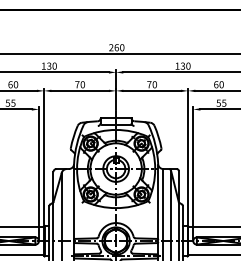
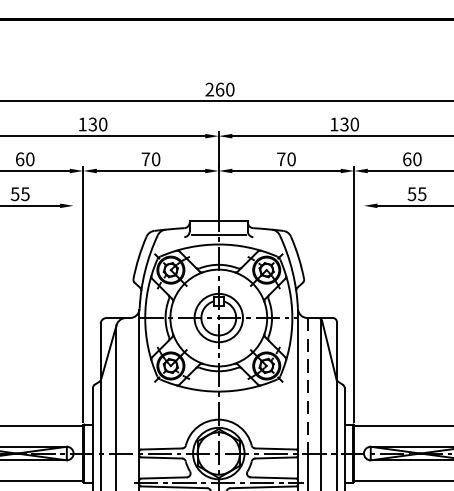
line: (39, 172) -> (74, 324), removed
line: (193, 172) -> (364, 324), removed
line: (163, 205) -> (307, 386), solid -> dashed

